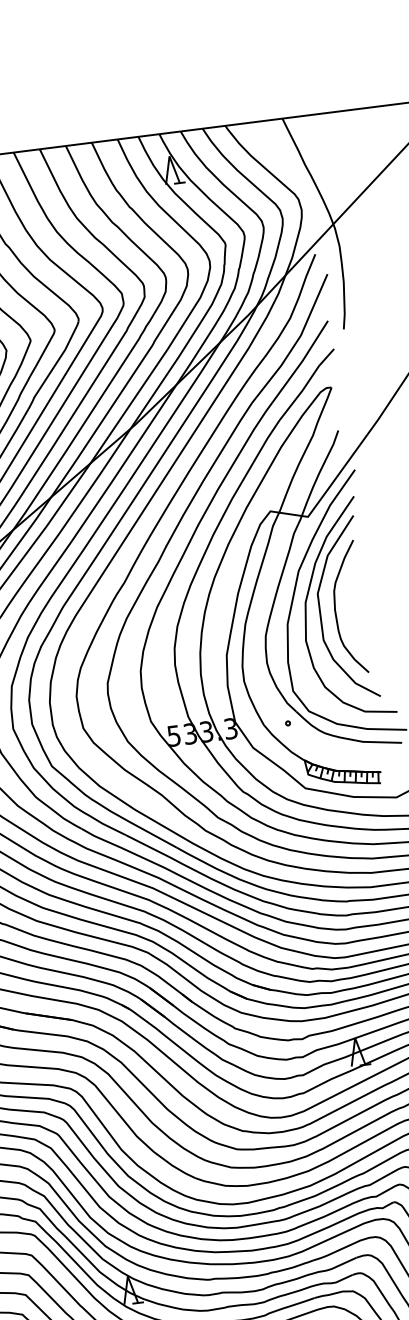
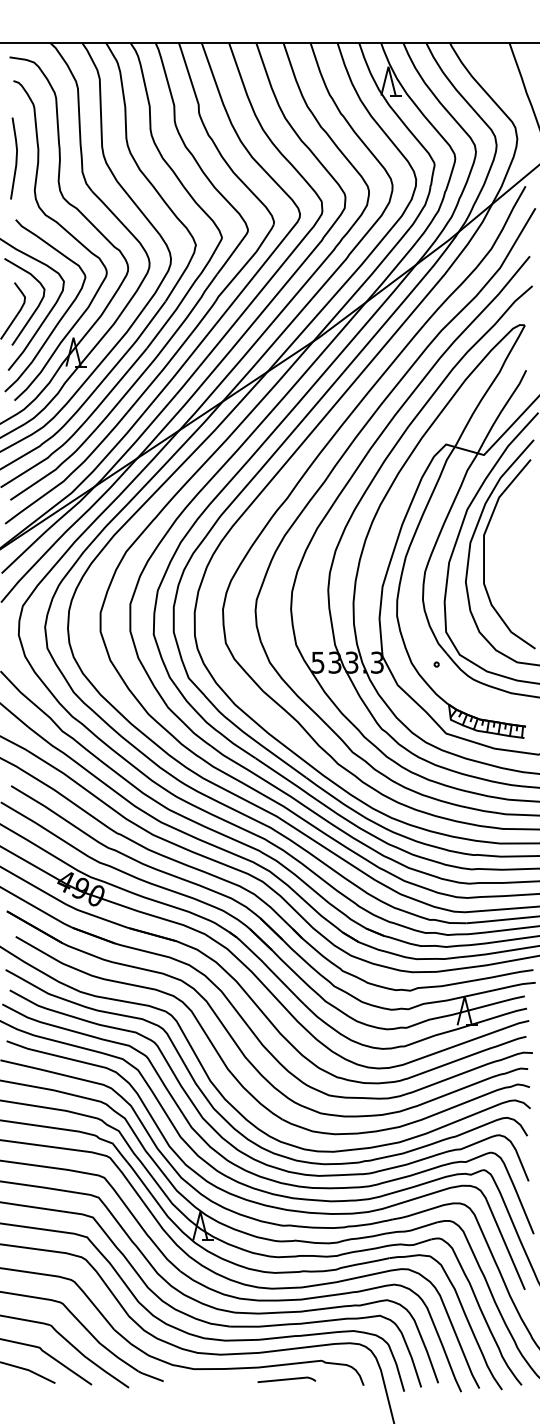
curve: (335, 609) -> (500, 553), removed

